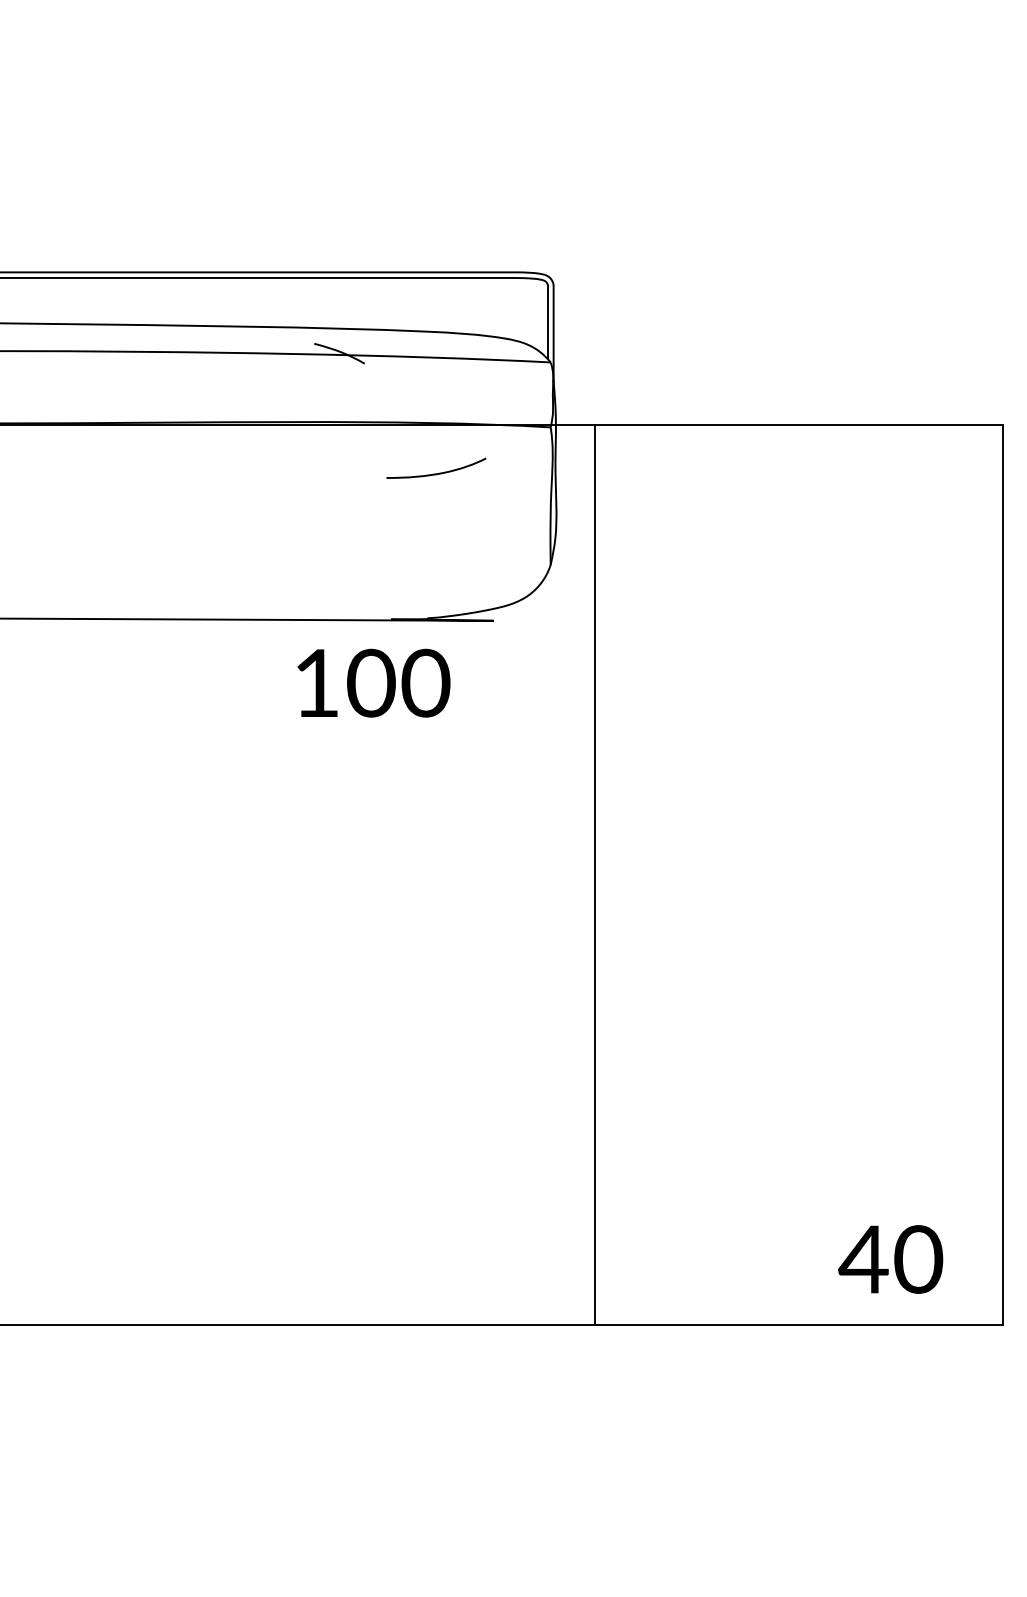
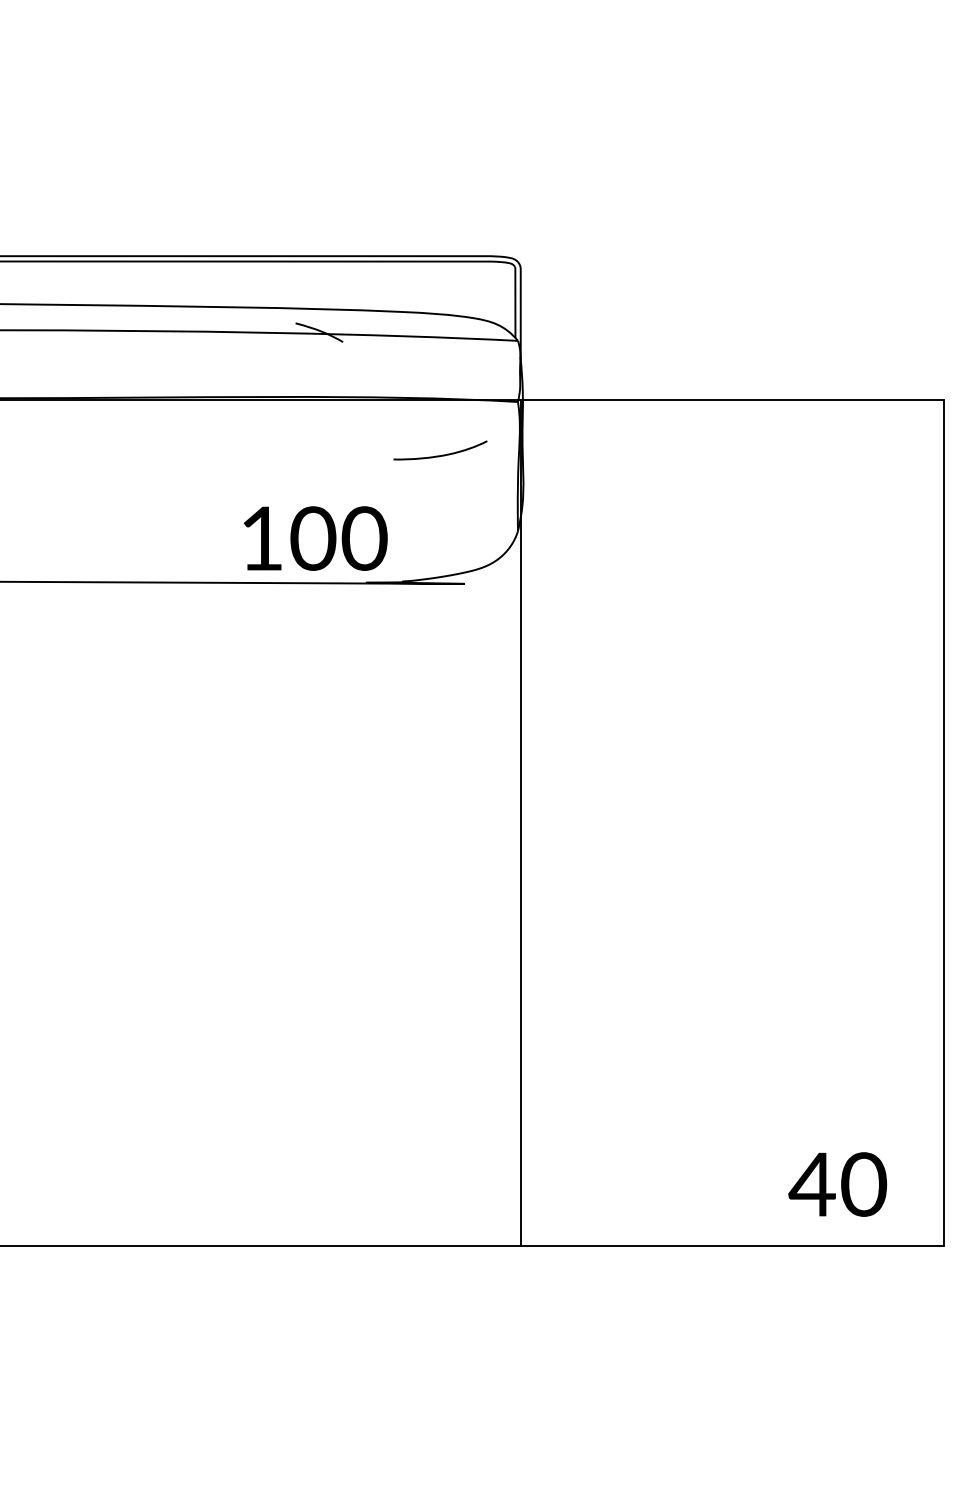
curve: (438, 472) -> (442, 454), moved
text: (373, 683) -> (315, 538), moved
line: (594, 874) -> (520, 822), moved

